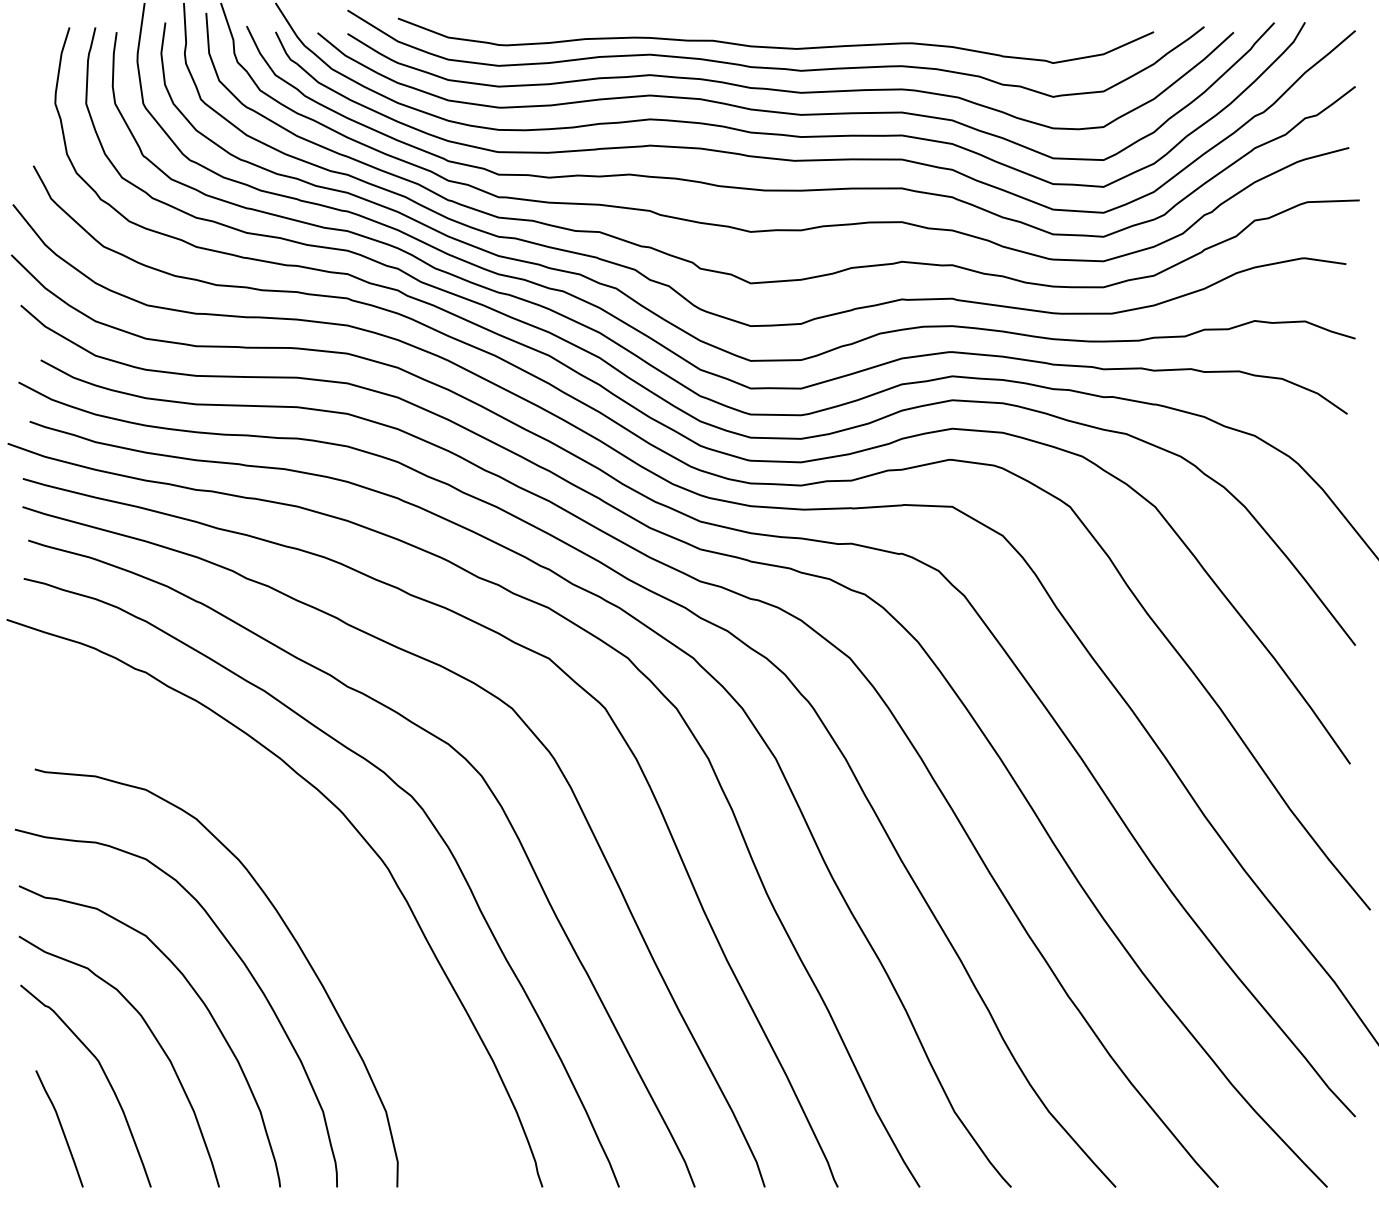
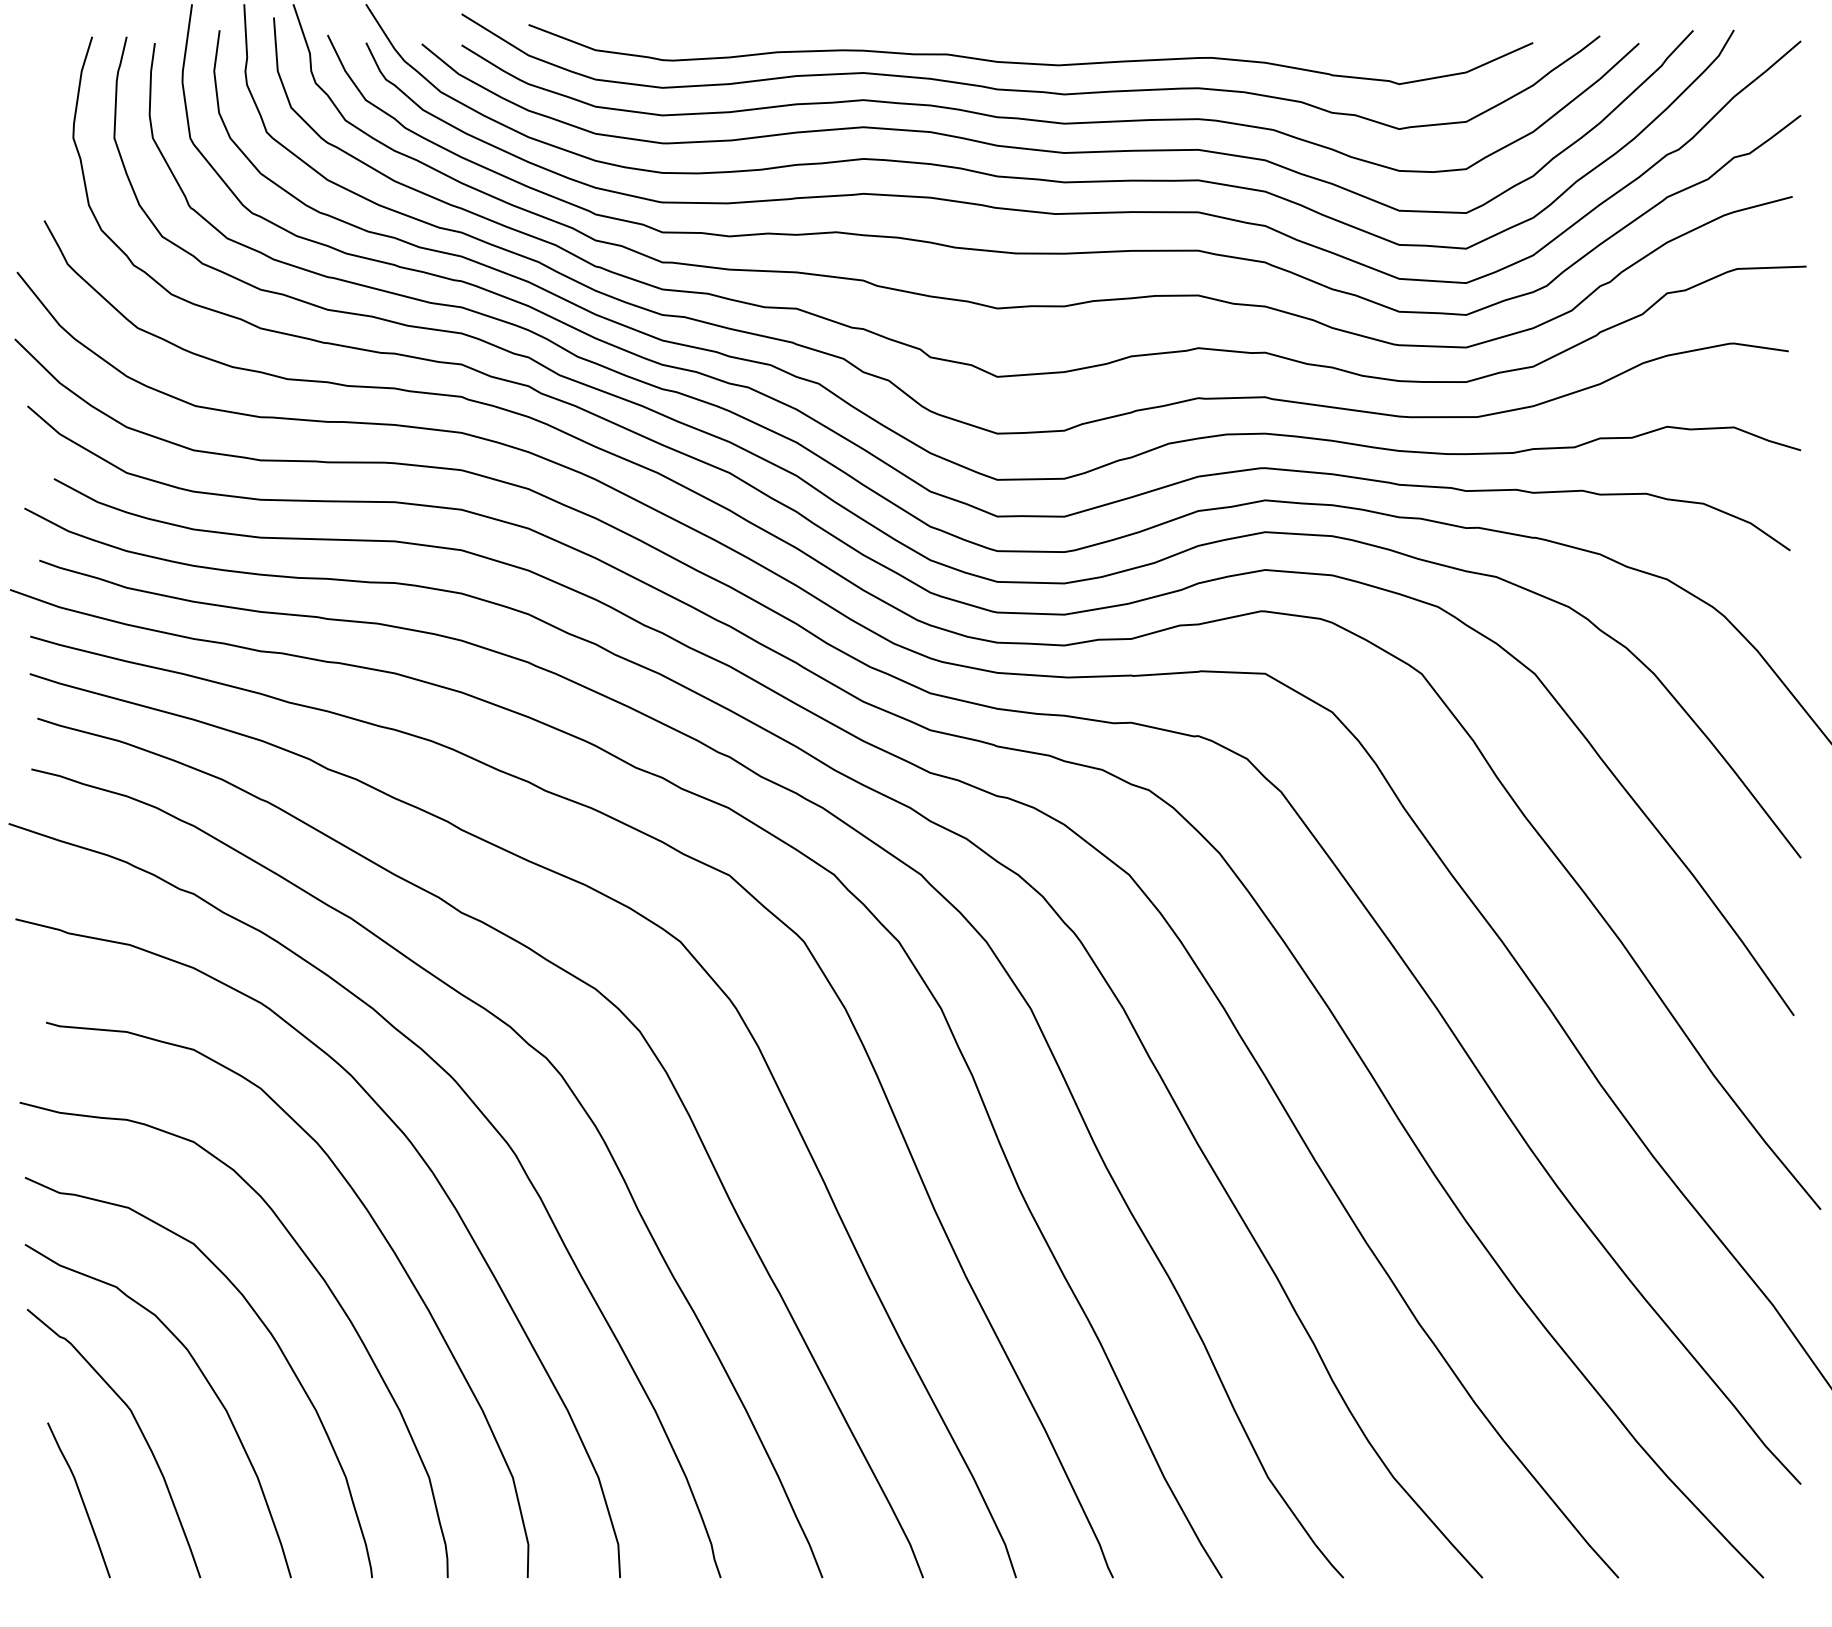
curve: (321, 878) -> (427, 1167), added

